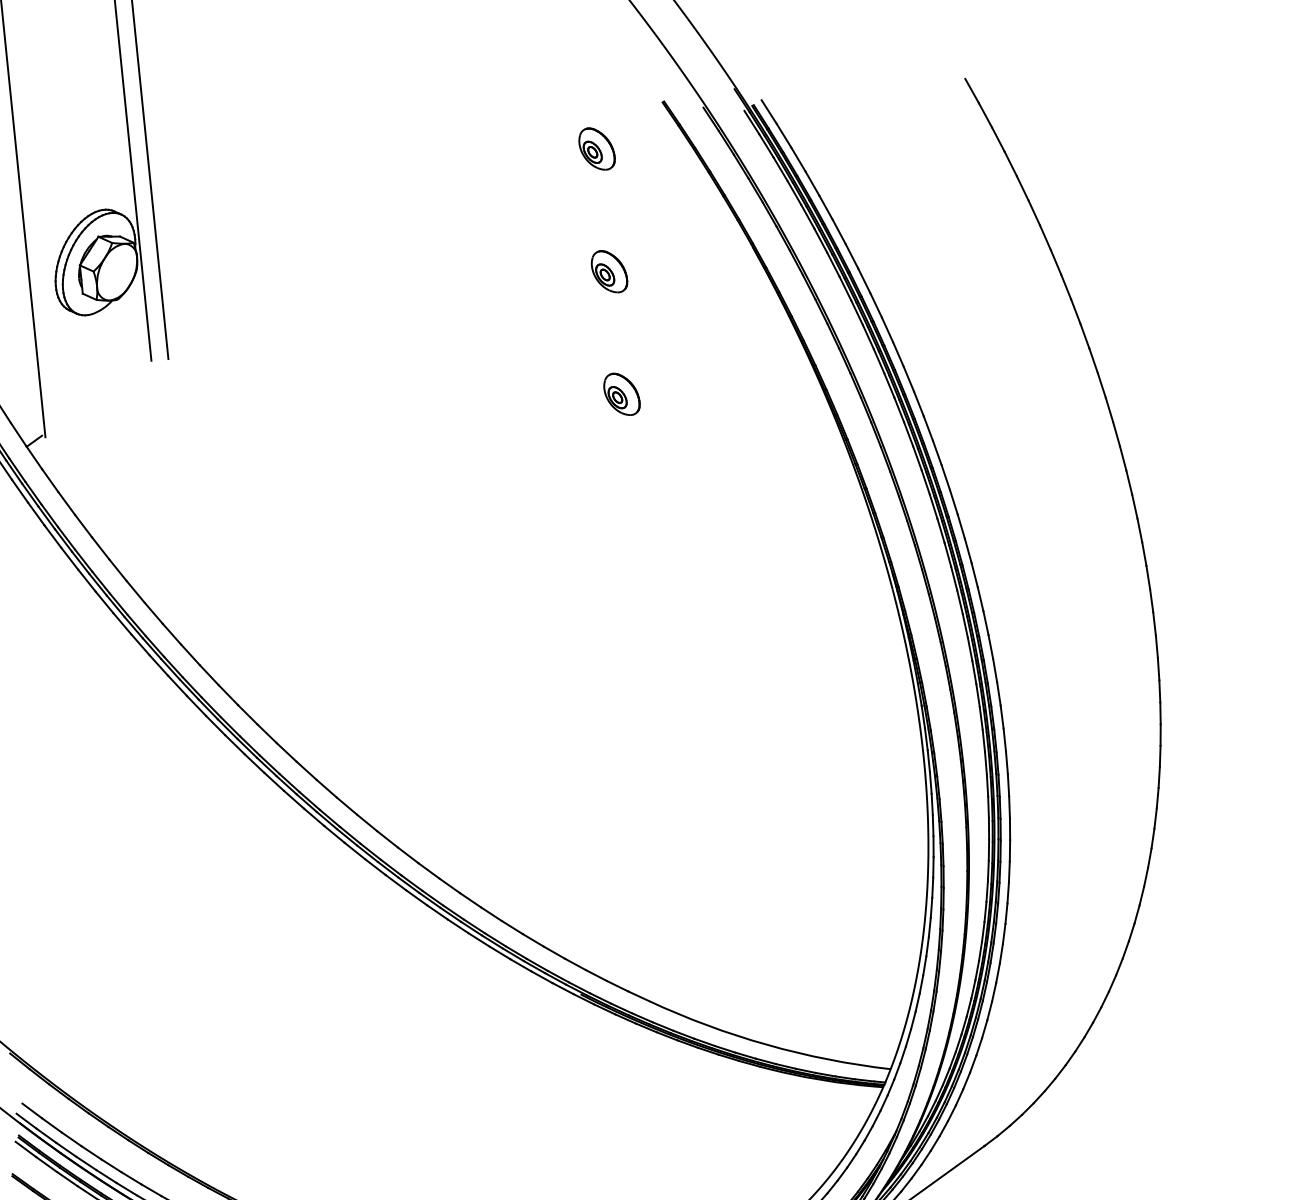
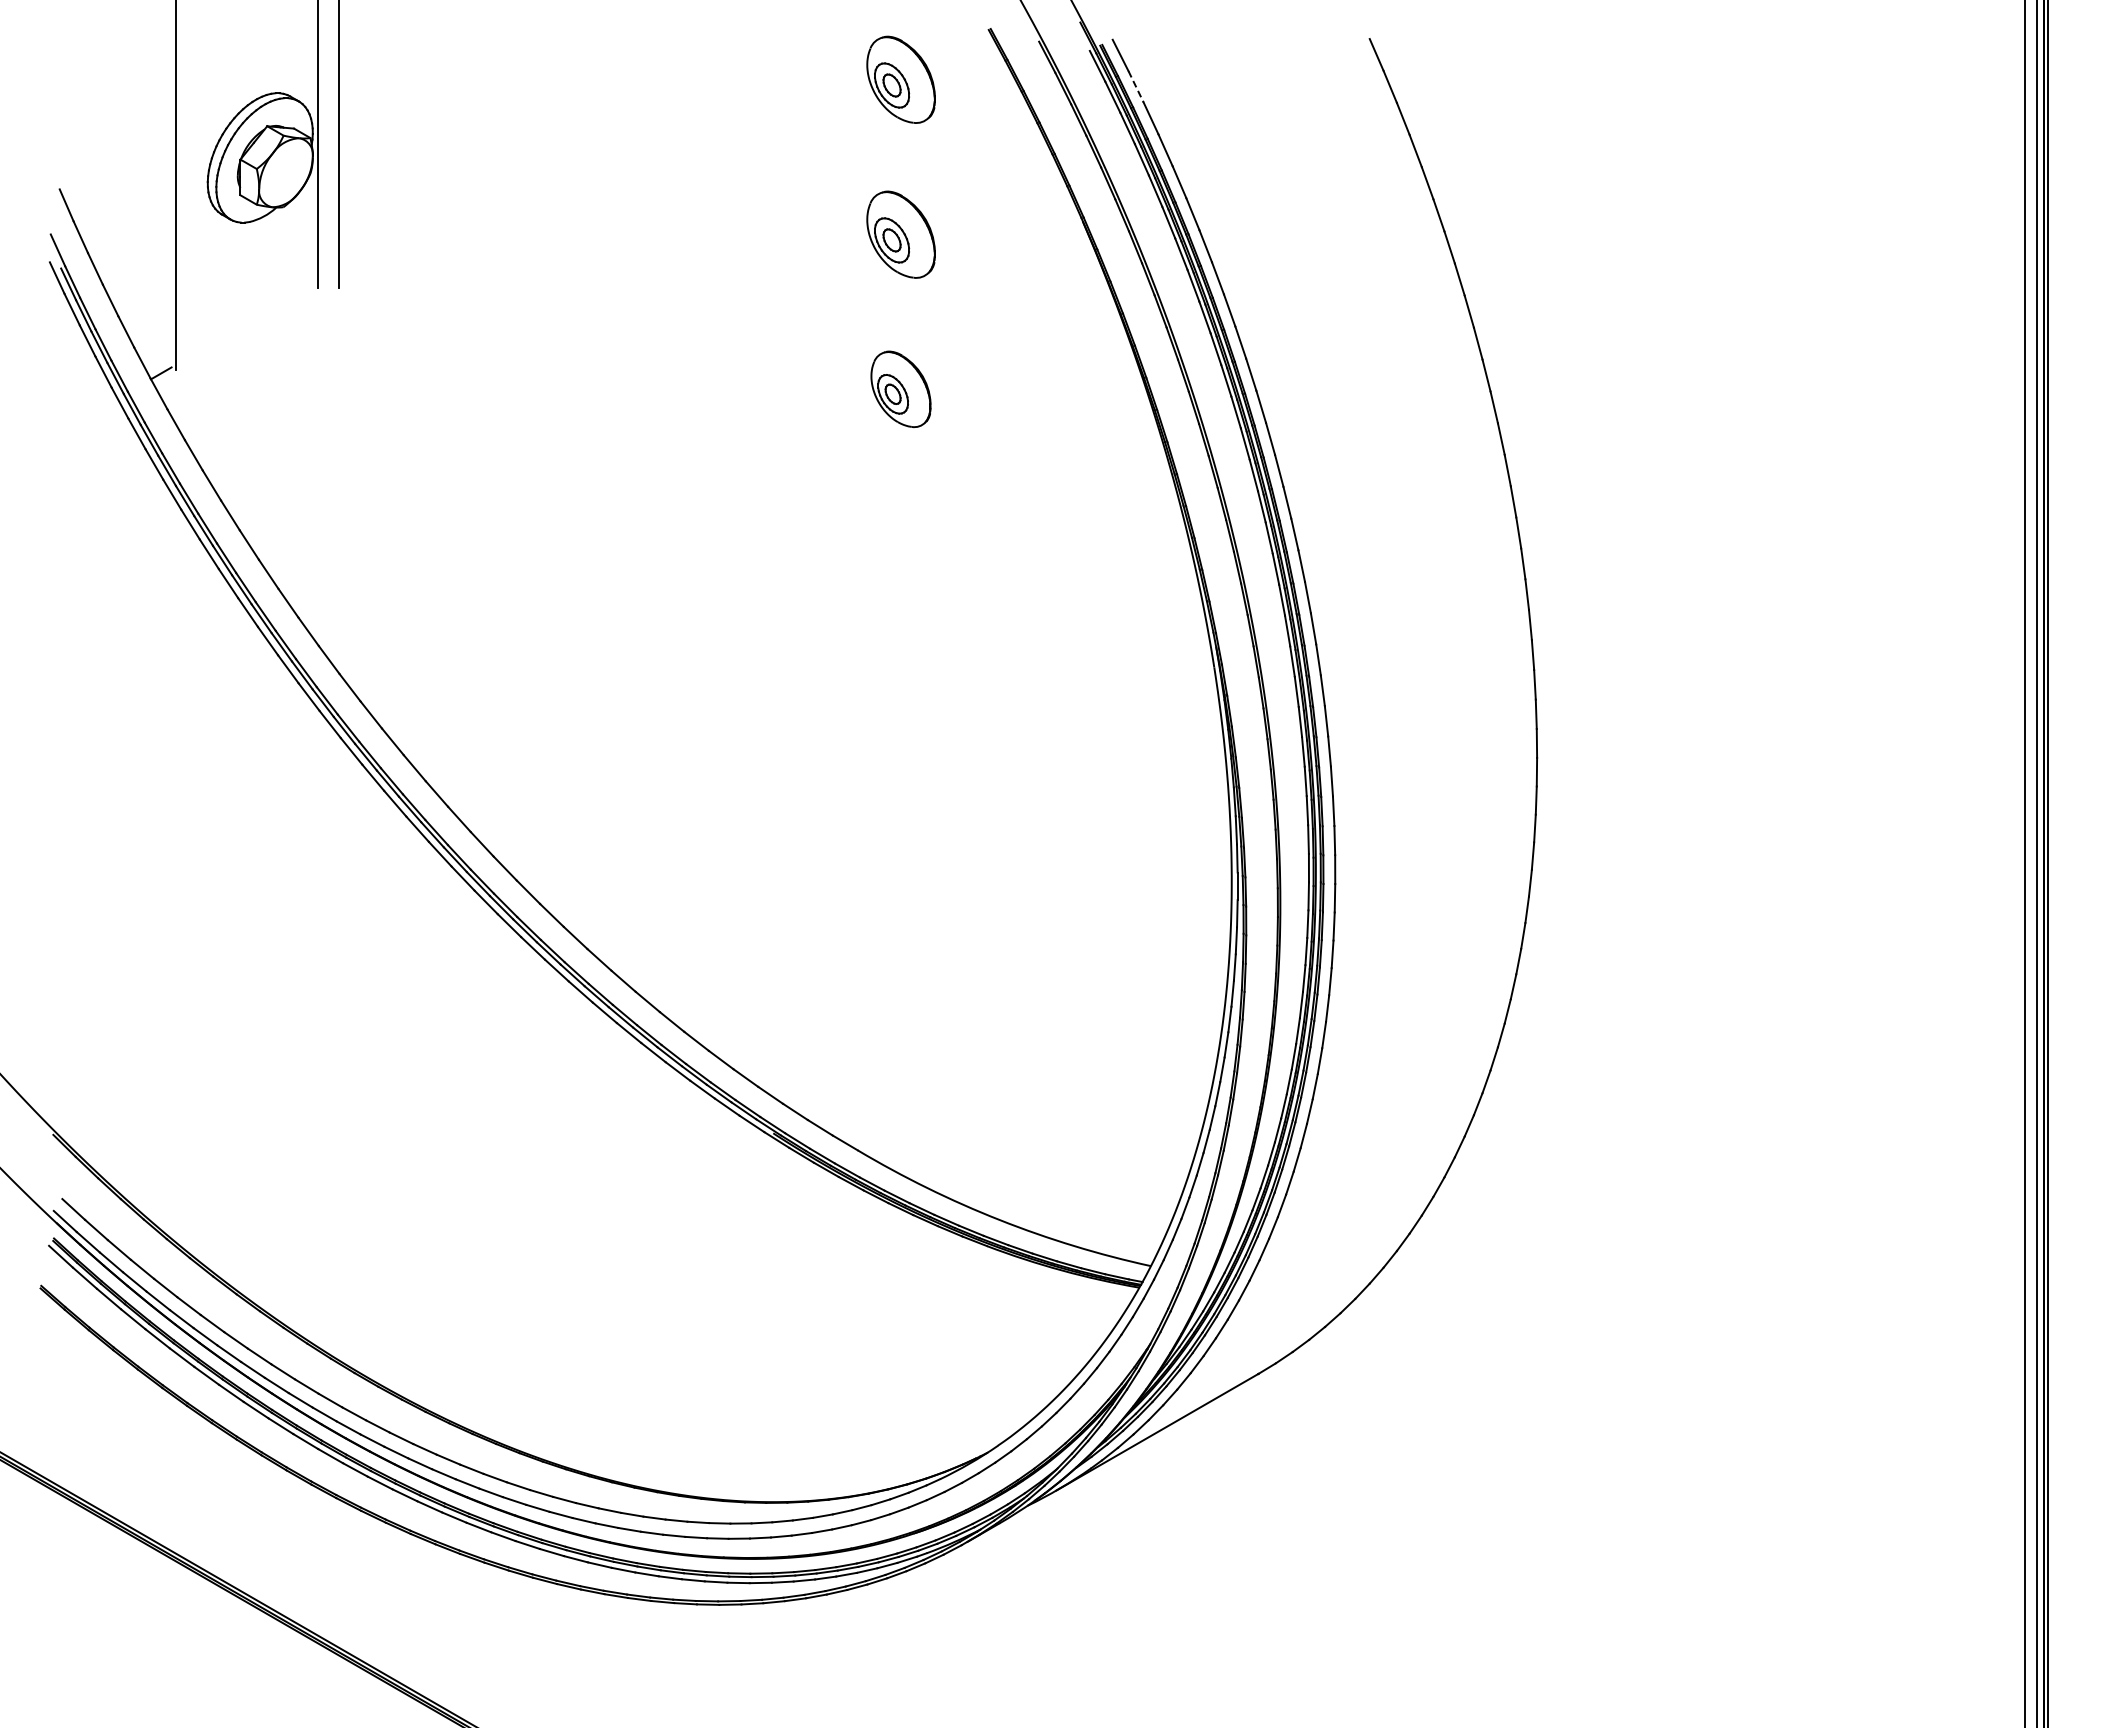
line: (784, 135) -> (1136, 86), solid -> dashed
part: (596, 148) -> (900, 79), size x1.6
part: (609, 271) -> (900, 234), size x1.6
part: (621, 394) -> (900, 389), size x1.4

